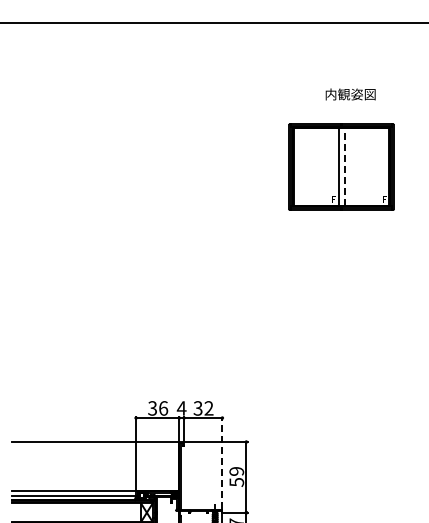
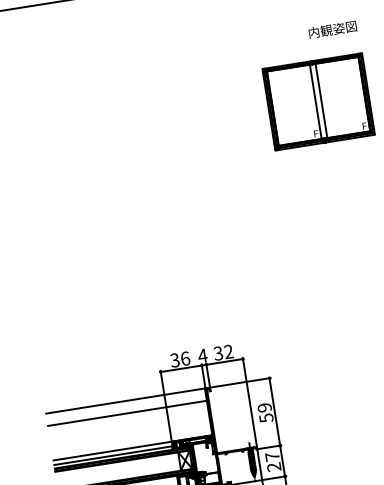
text: (350, 94) -> (332, 29), moved
line: (344, 166) -> (321, 100), dashed -> solid
line: (95, 454) -> (127, 412), added
line: (222, 462) -> (249, 401), dashed -> solid

